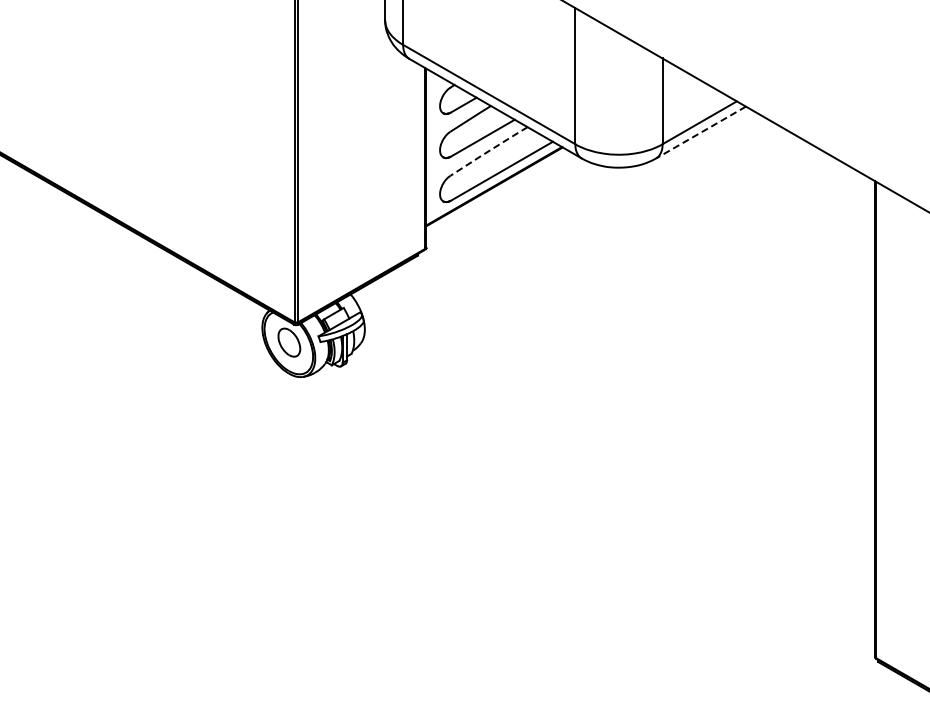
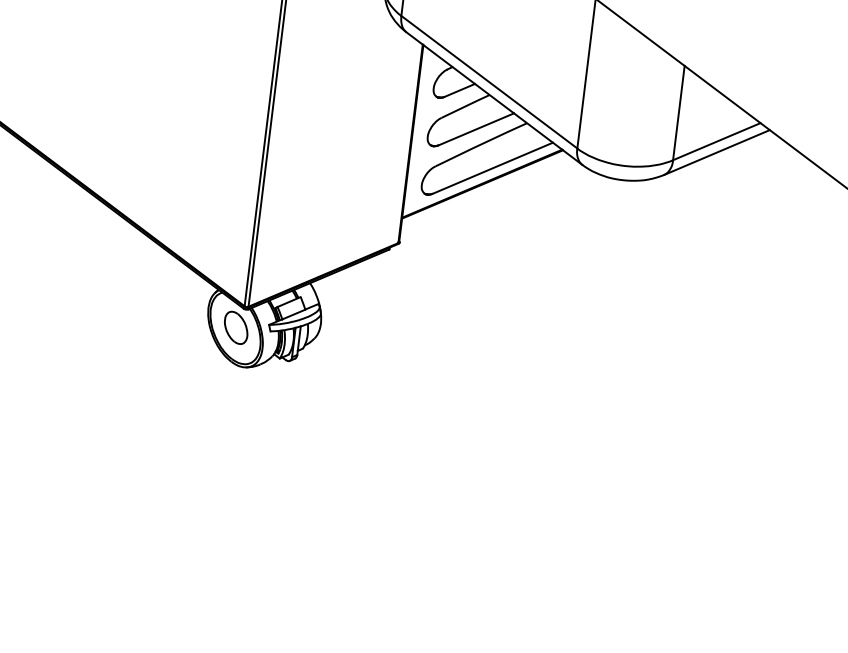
line: (701, 132) -> (717, 152), dashed -> solid
line: (488, 151) -> (480, 144), dashed -> solid

